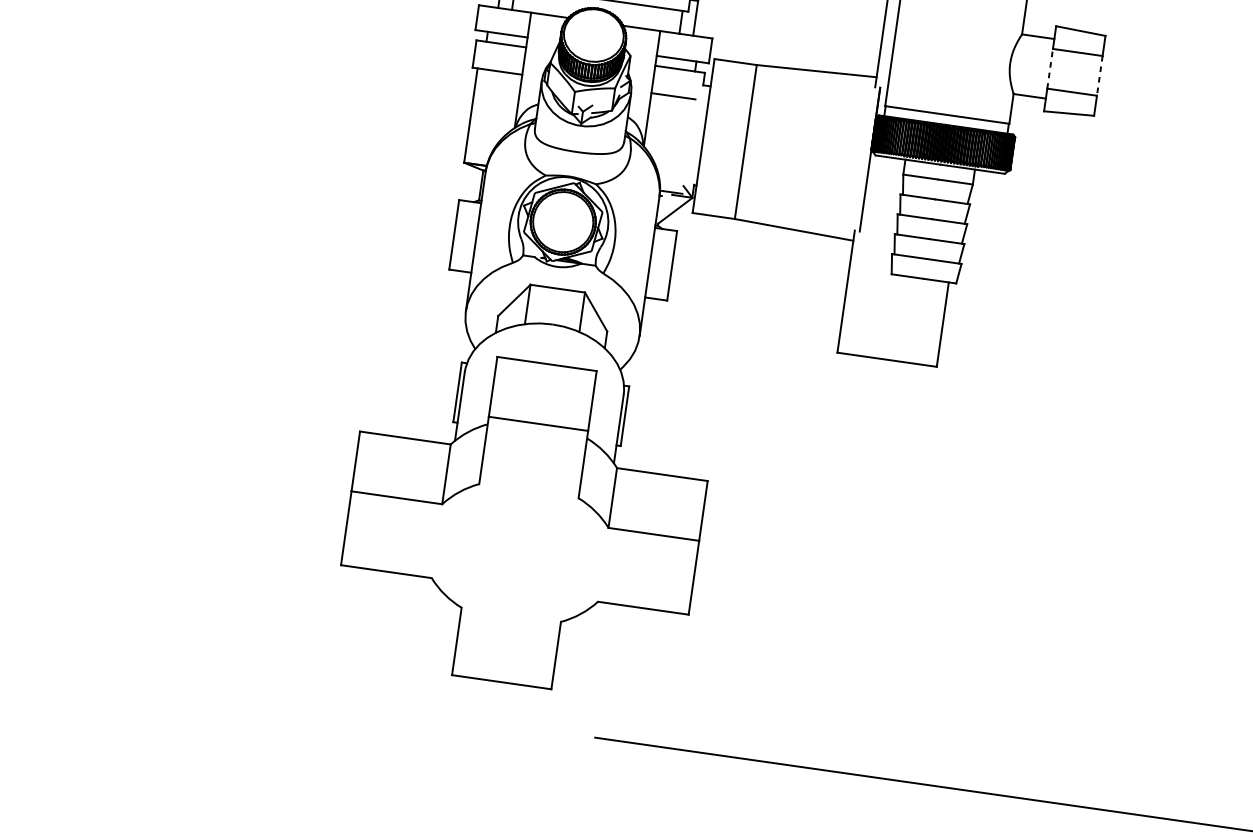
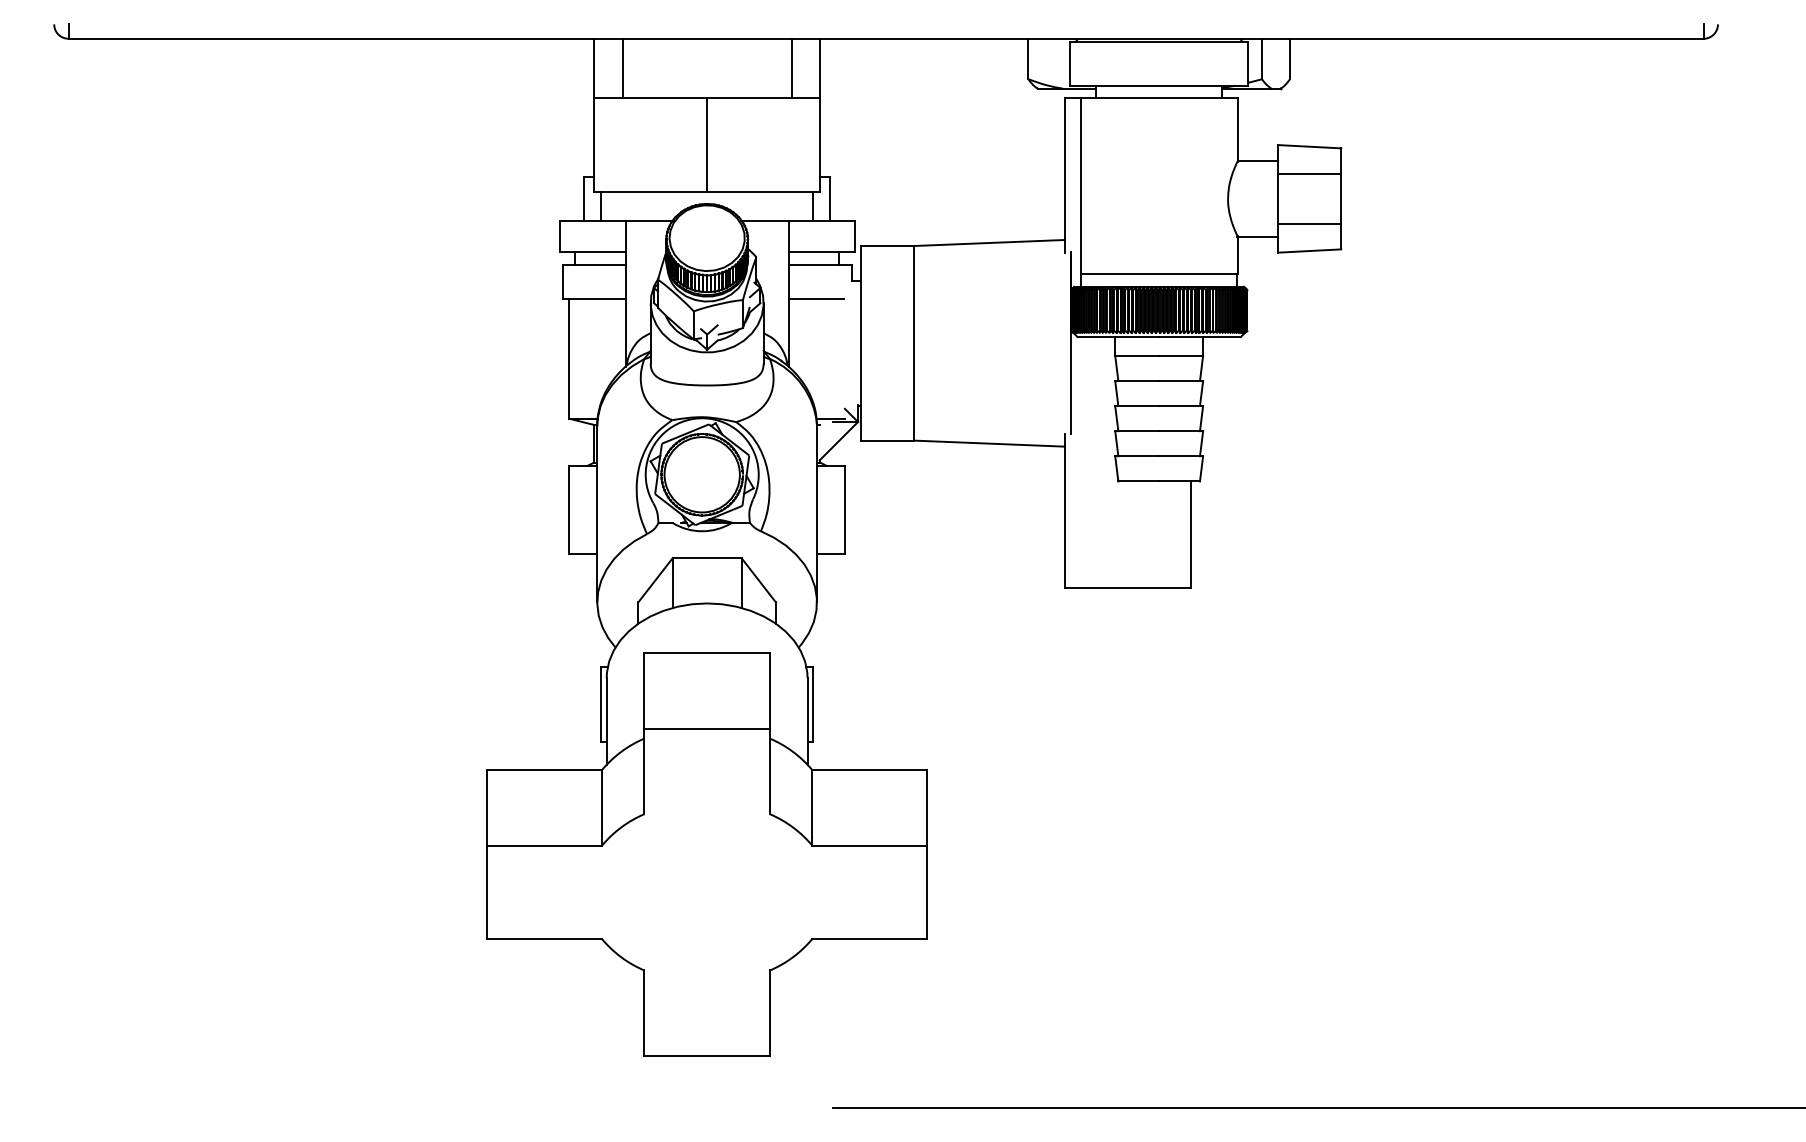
line: (1050, 68) -> (1278, 198), dashed -> solid
line: (1099, 76) -> (1341, 199), dashed -> solid

